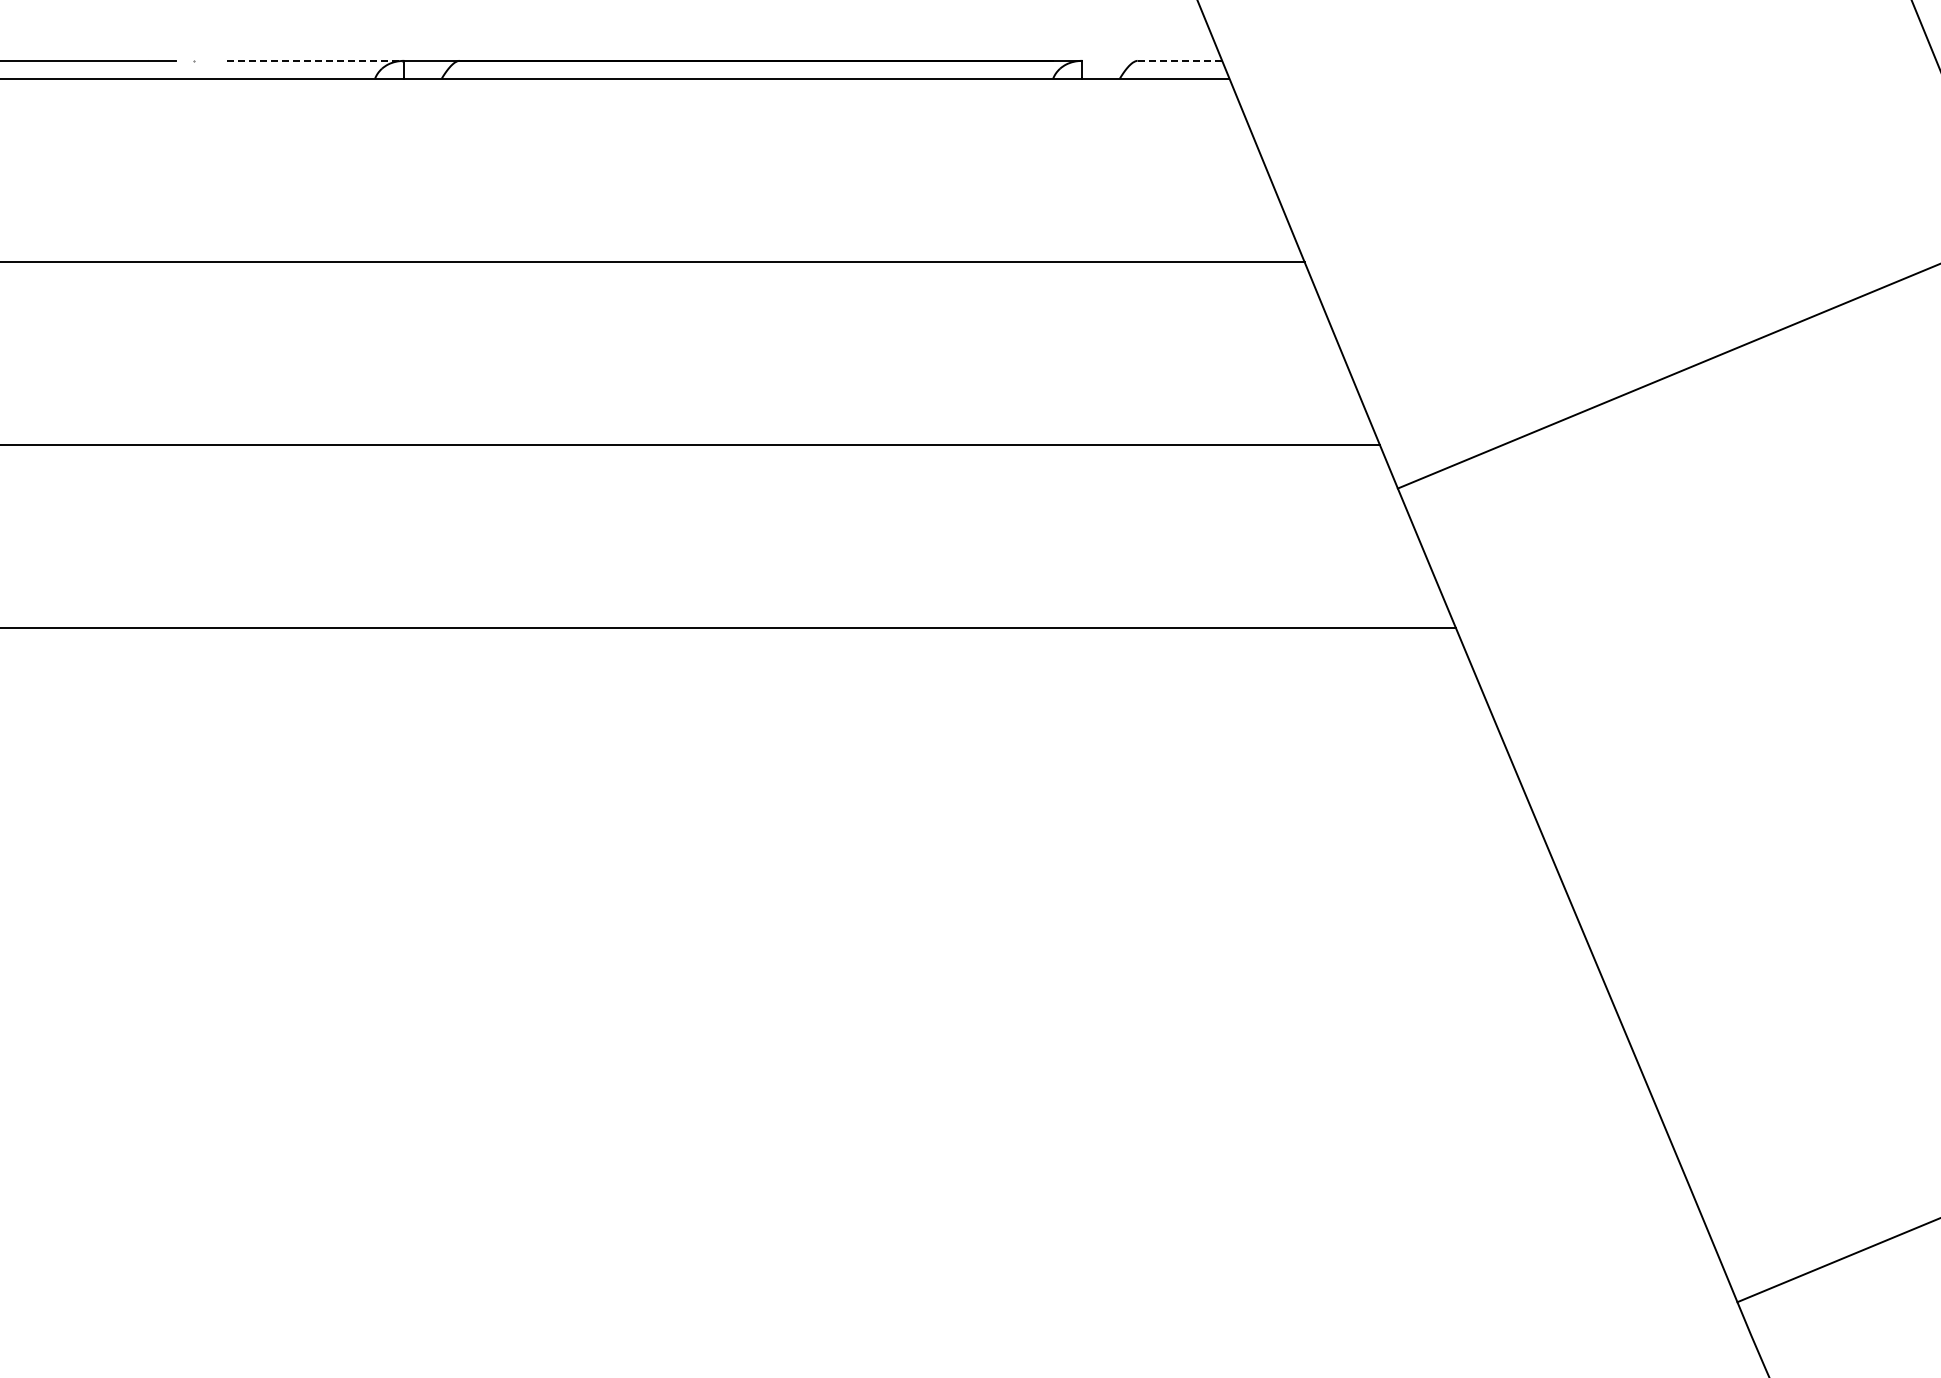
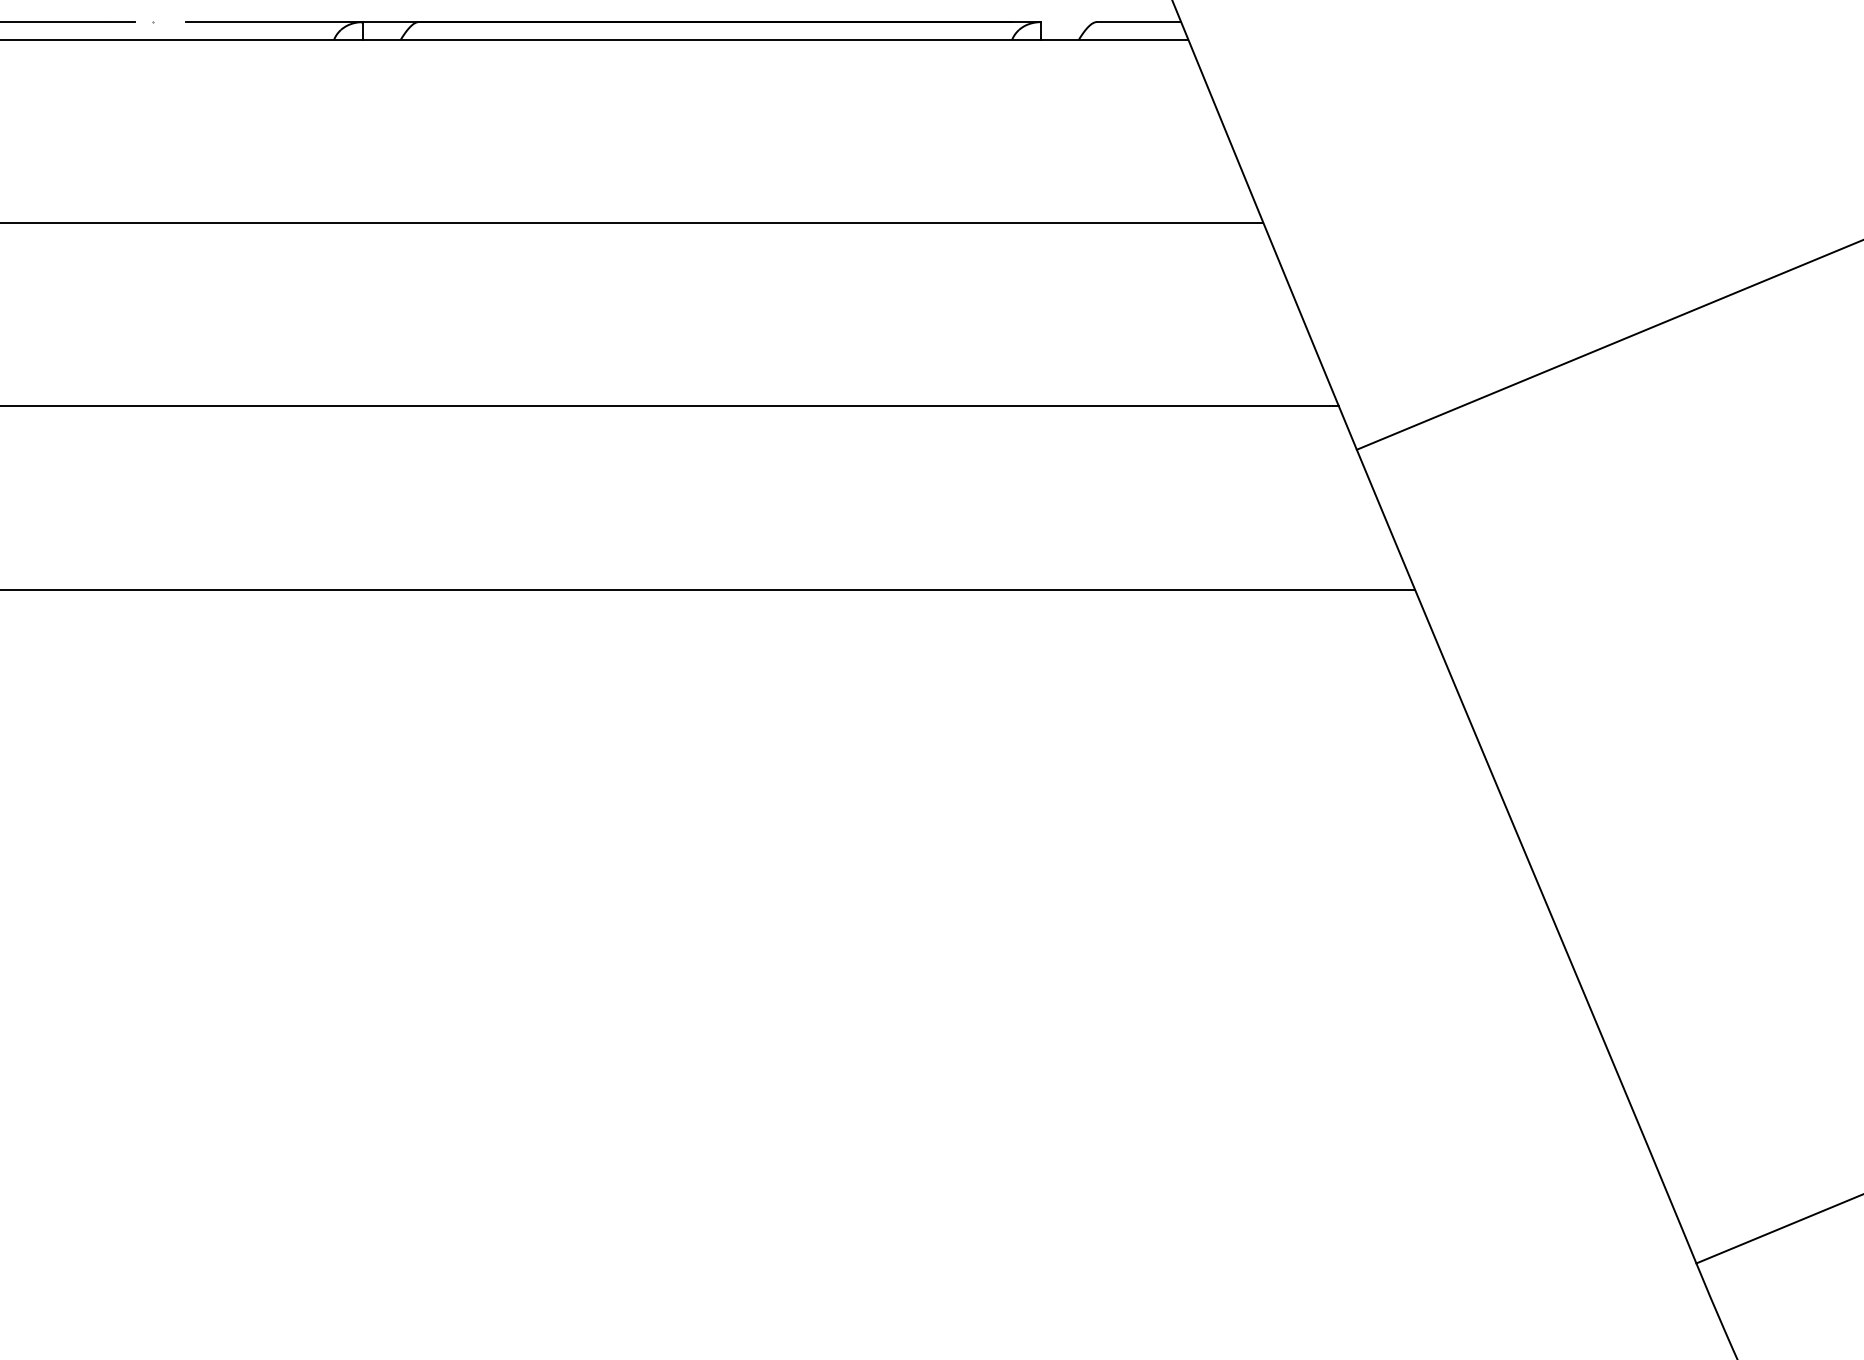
line: (315, 60) -> (274, 21), dashed -> solid
line: (1180, 60) -> (1139, 21), dashed -> solid

